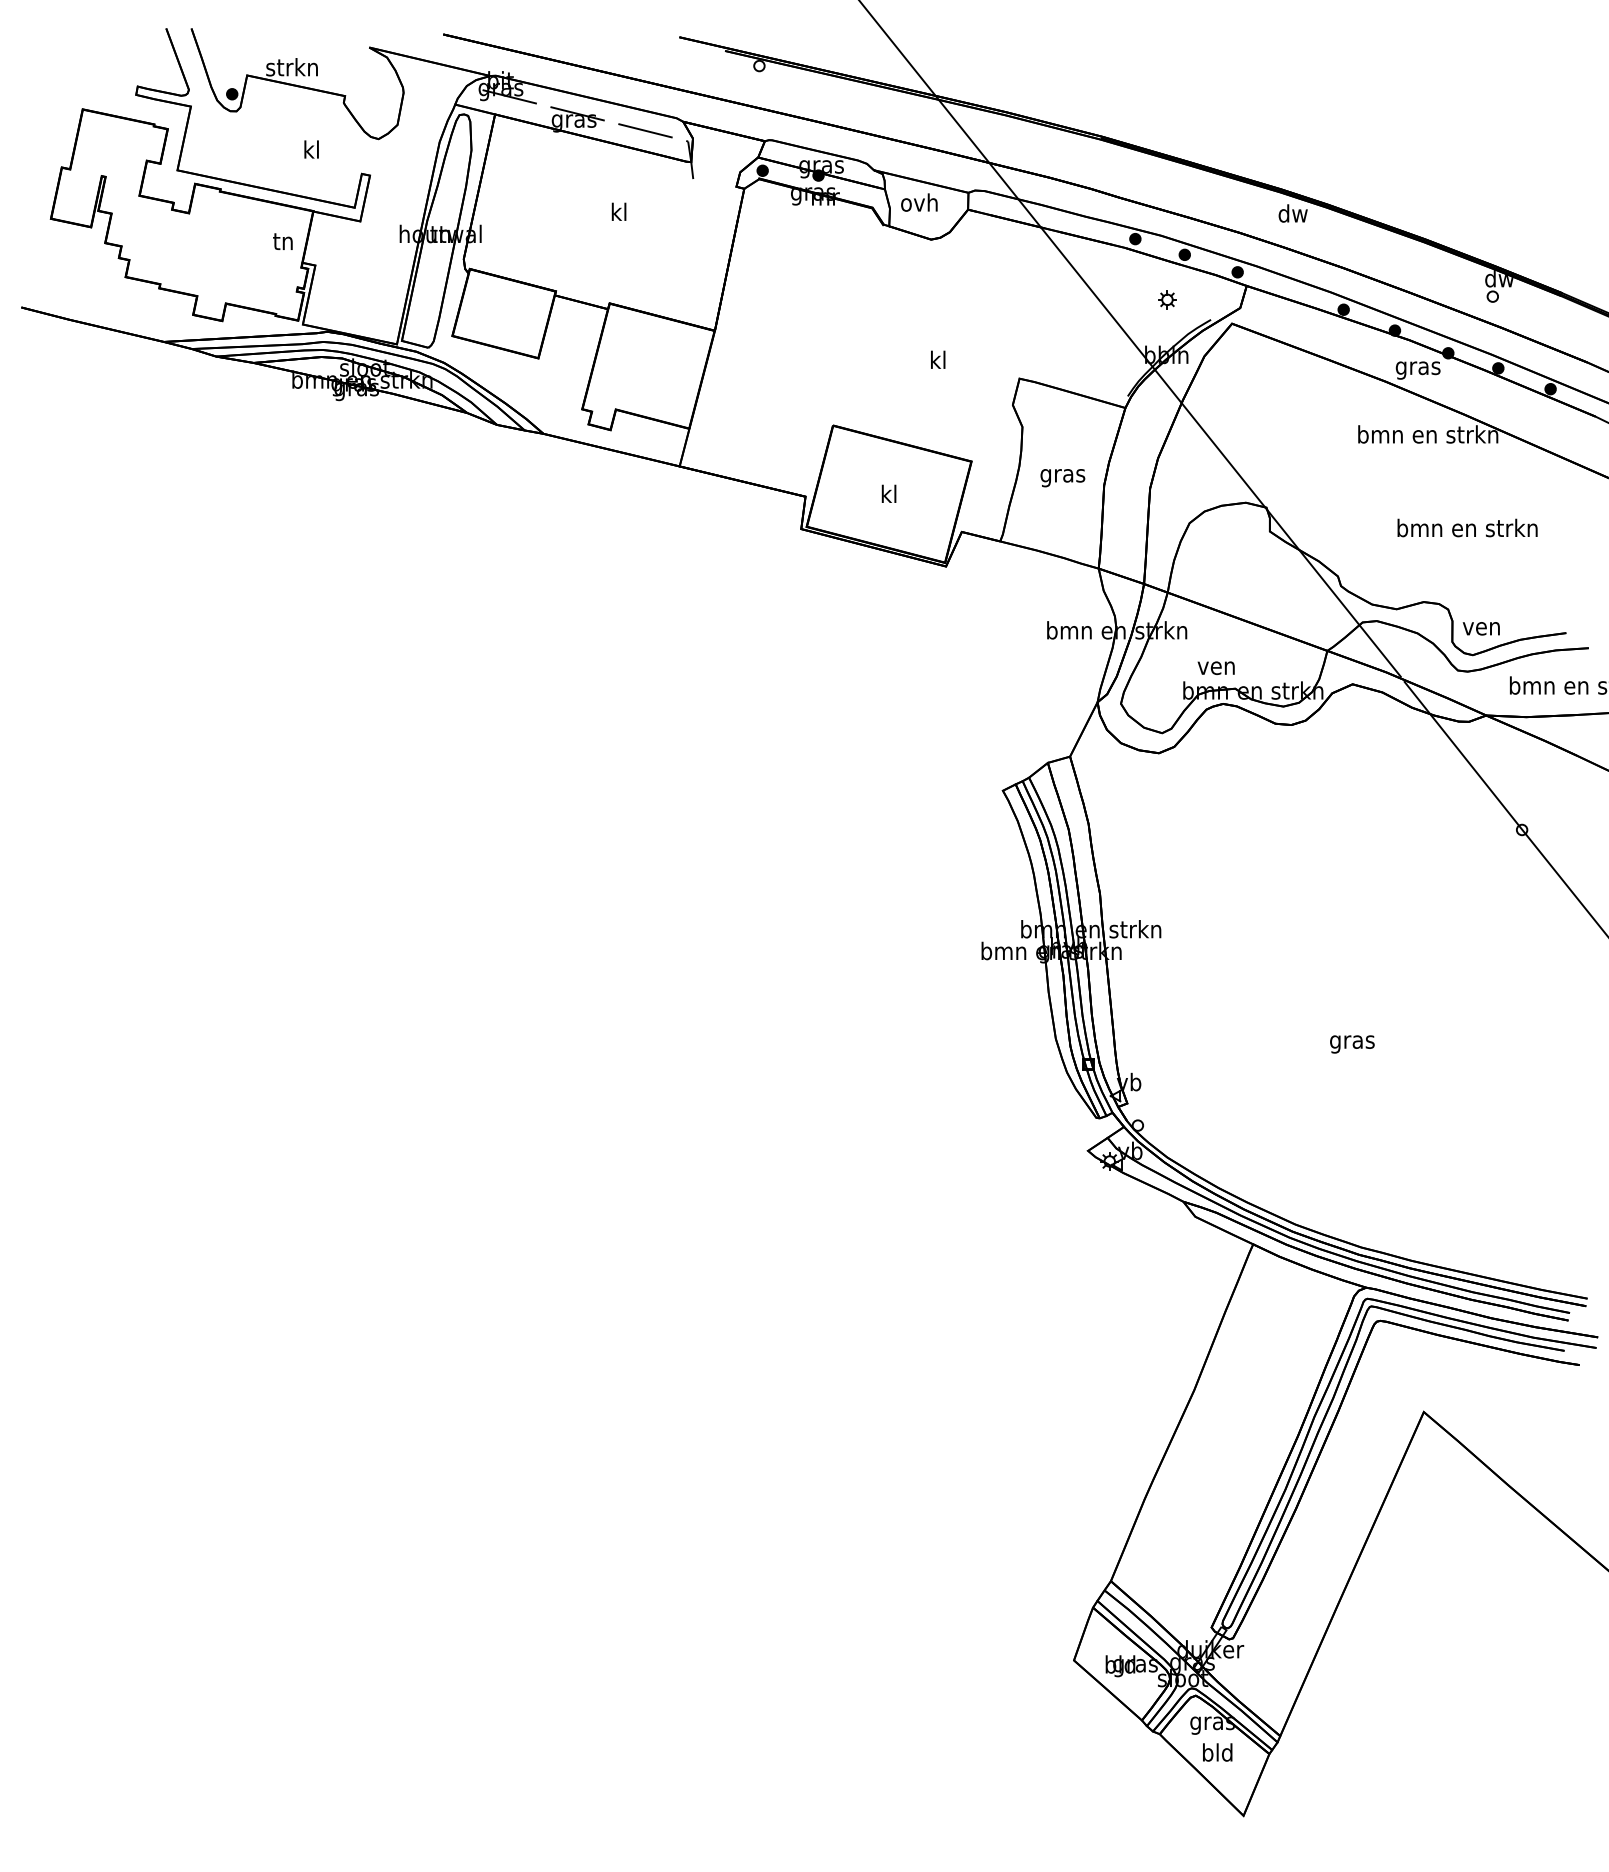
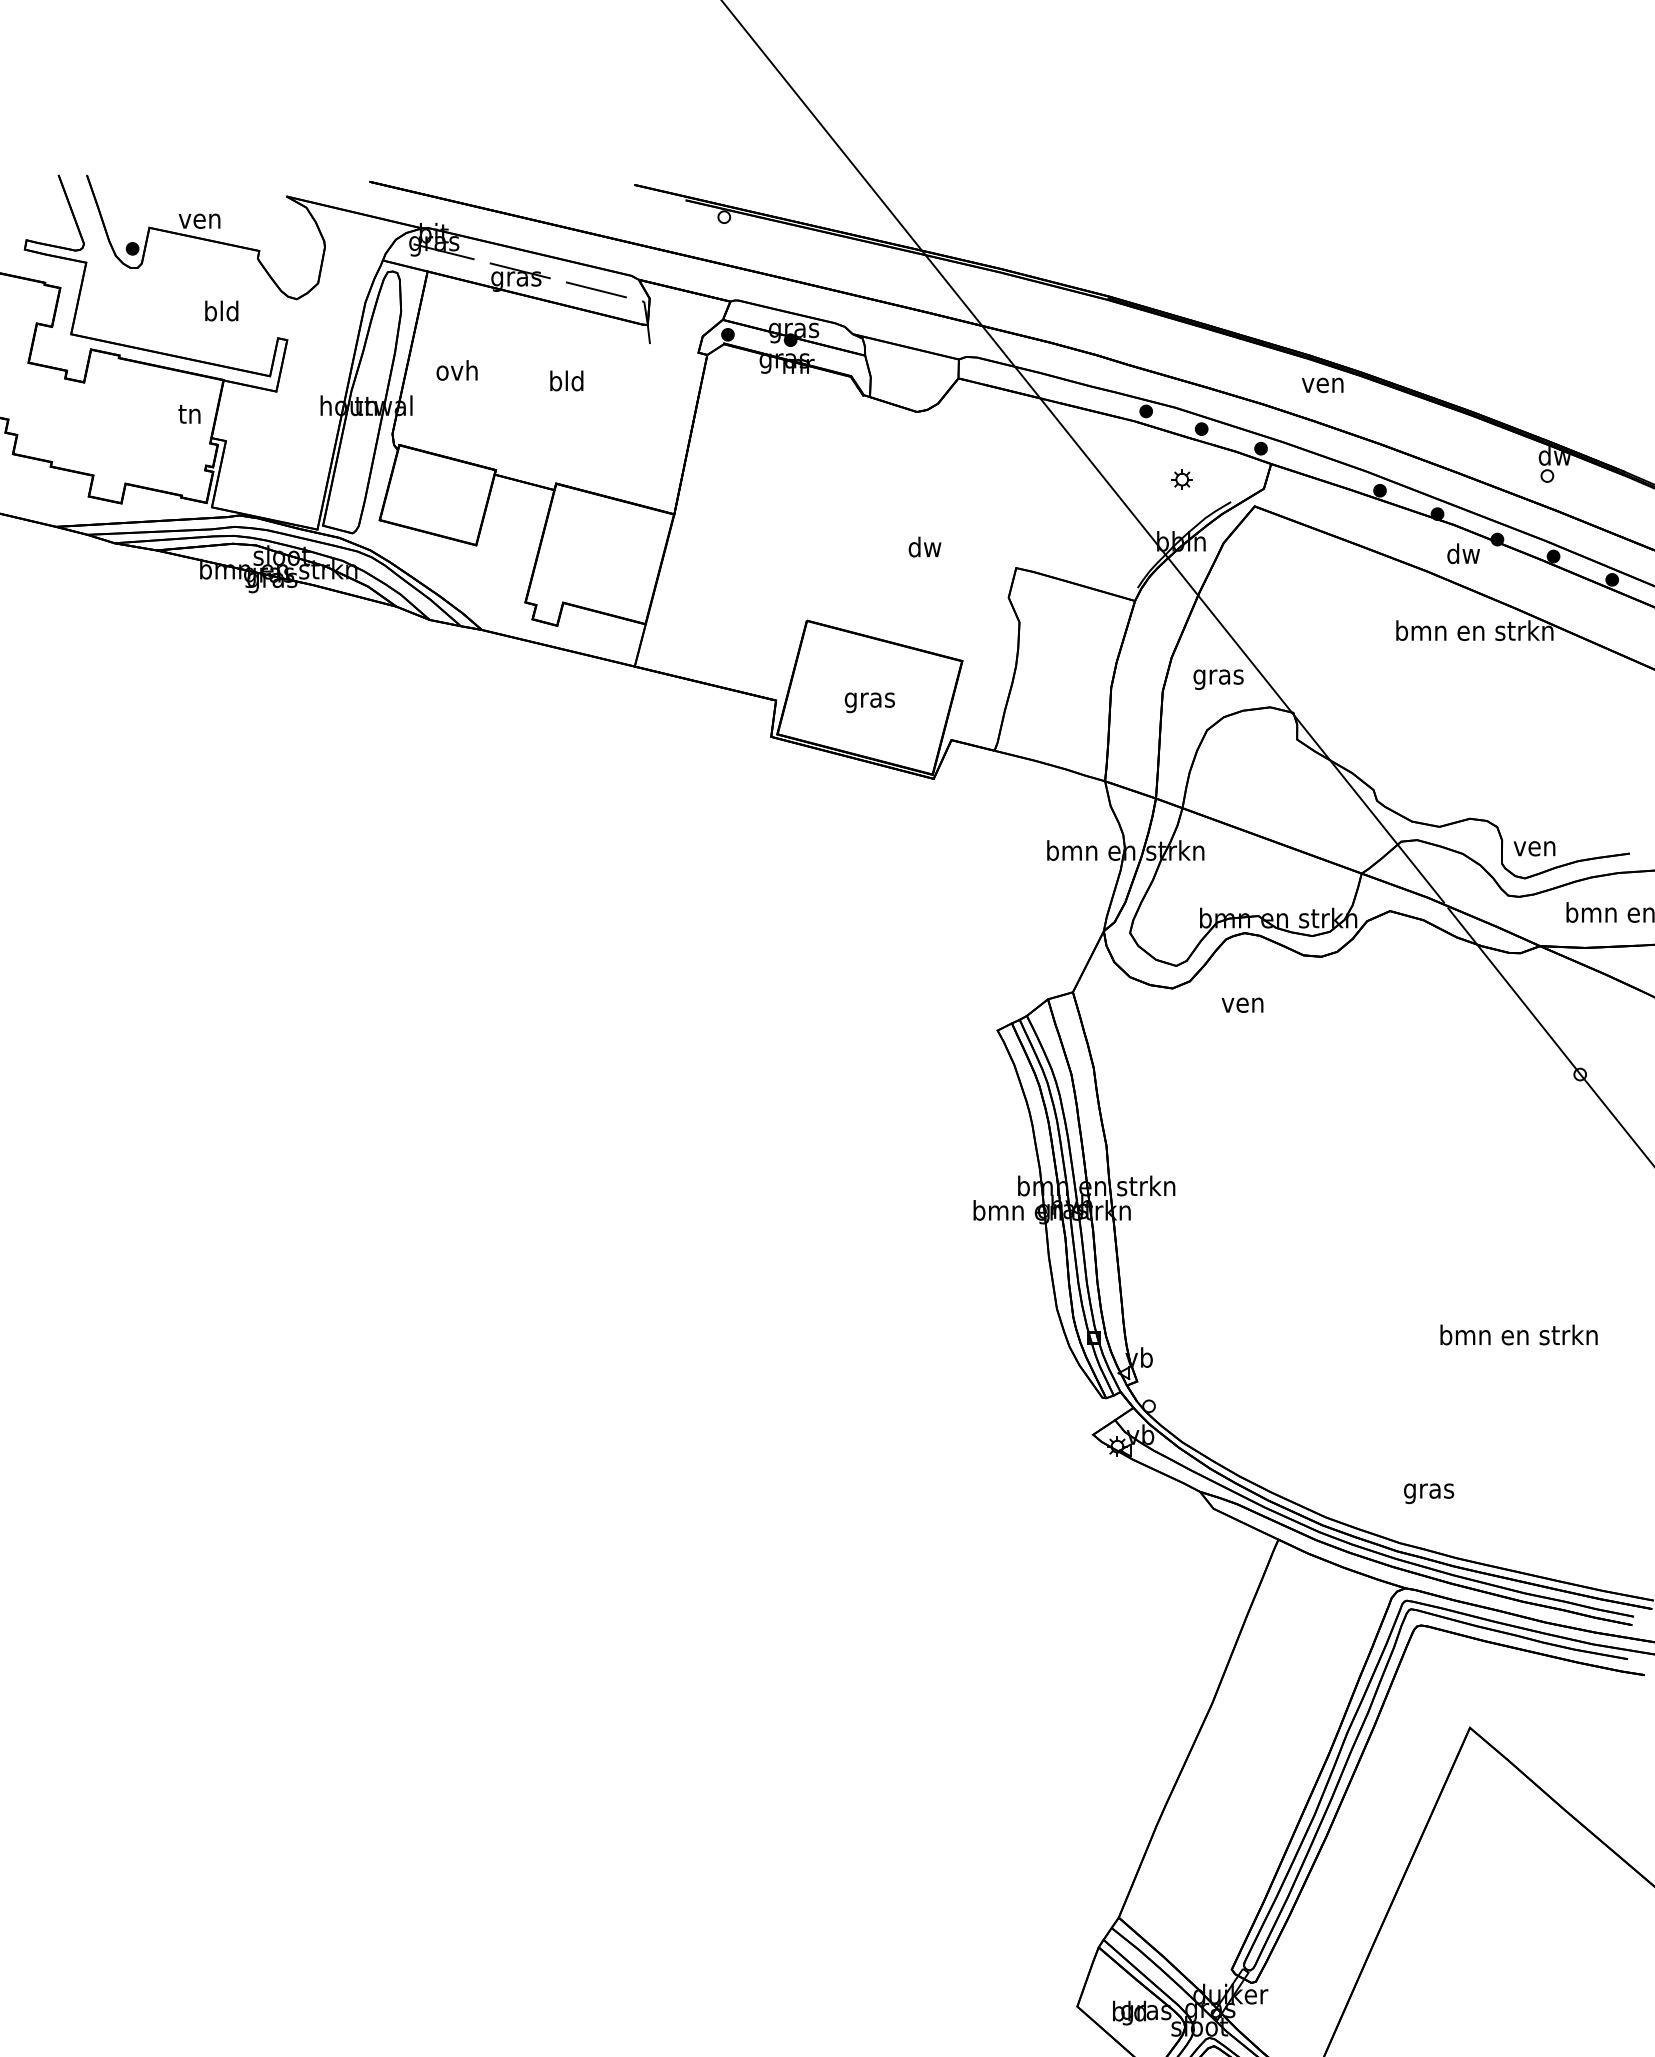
text: (291, 67) -> (199, 218), strkn -> ven
text: (311, 149) -> (221, 310), kl -> bld
text: (919, 202) -> (457, 370), moved
text: (618, 211) -> (566, 380), kl -> bld
text: (1292, 213) -> (1322, 382), dw -> ven
text: (937, 359) -> (924, 546), kl -> dw
text: (1417, 367) -> (1462, 555), gras -> dw
text: (1062, 478) -> (1218, 680), moved
text: (888, 495) -> (869, 699), kl -> gras
text: (1467, 527) -> (1518, 1334), moved
text: (1215, 667) -> (1241, 1004), moved
text: (1352, 1044) -> (1429, 1493), moved

